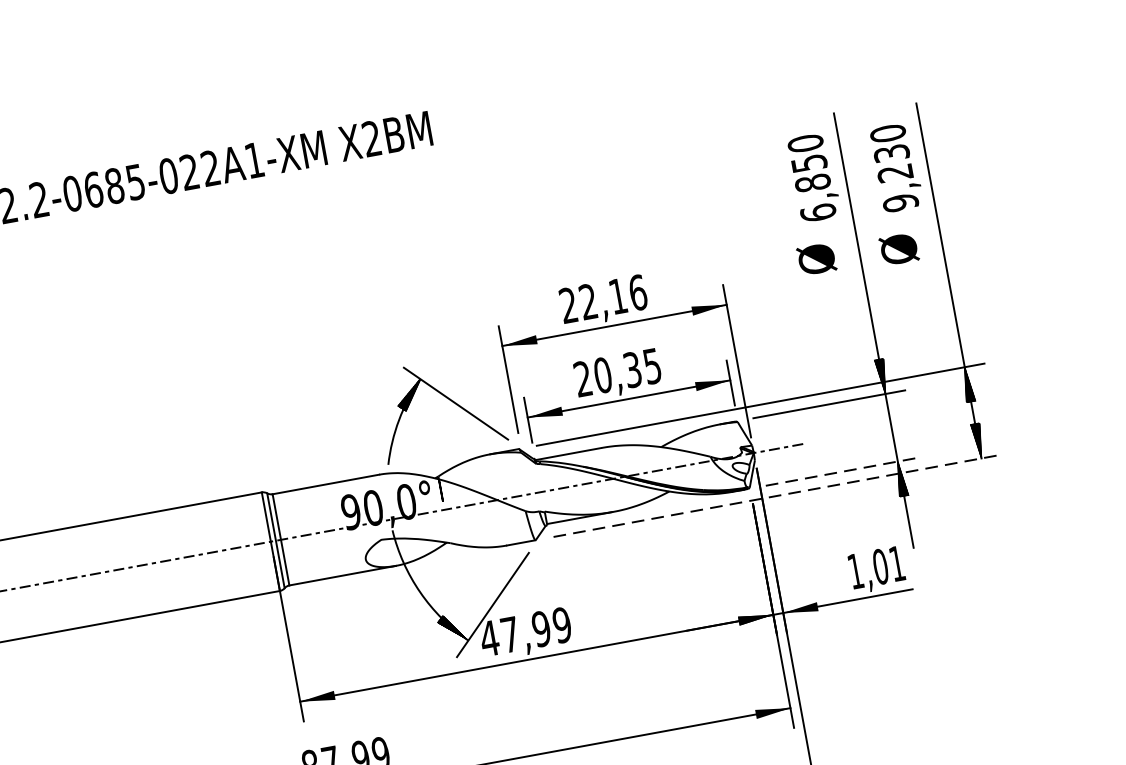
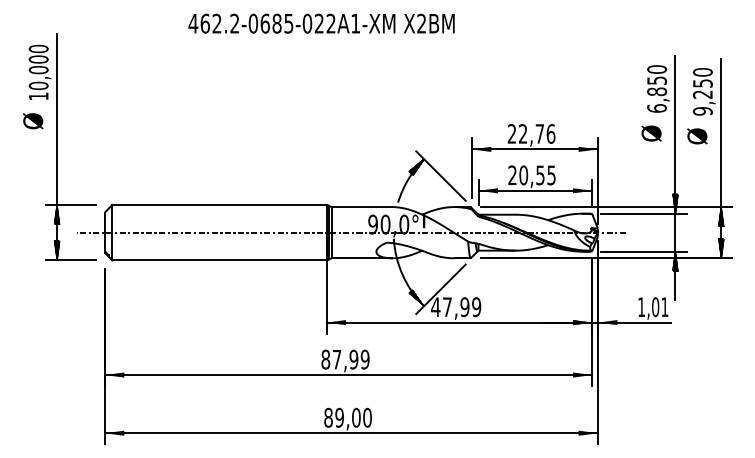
text: (889, 153) -> (701, 83), 9,230 -> 9,250
text: (617, 295) -> (539, 133), 22,16 -> 22,76
text: (632, 368) -> (540, 174), 20,35 -> 20,55
line: (840, 471) -> (643, 251), dashed -> solid
line: (777, 496) -> (606, 258), dashed -> solid

